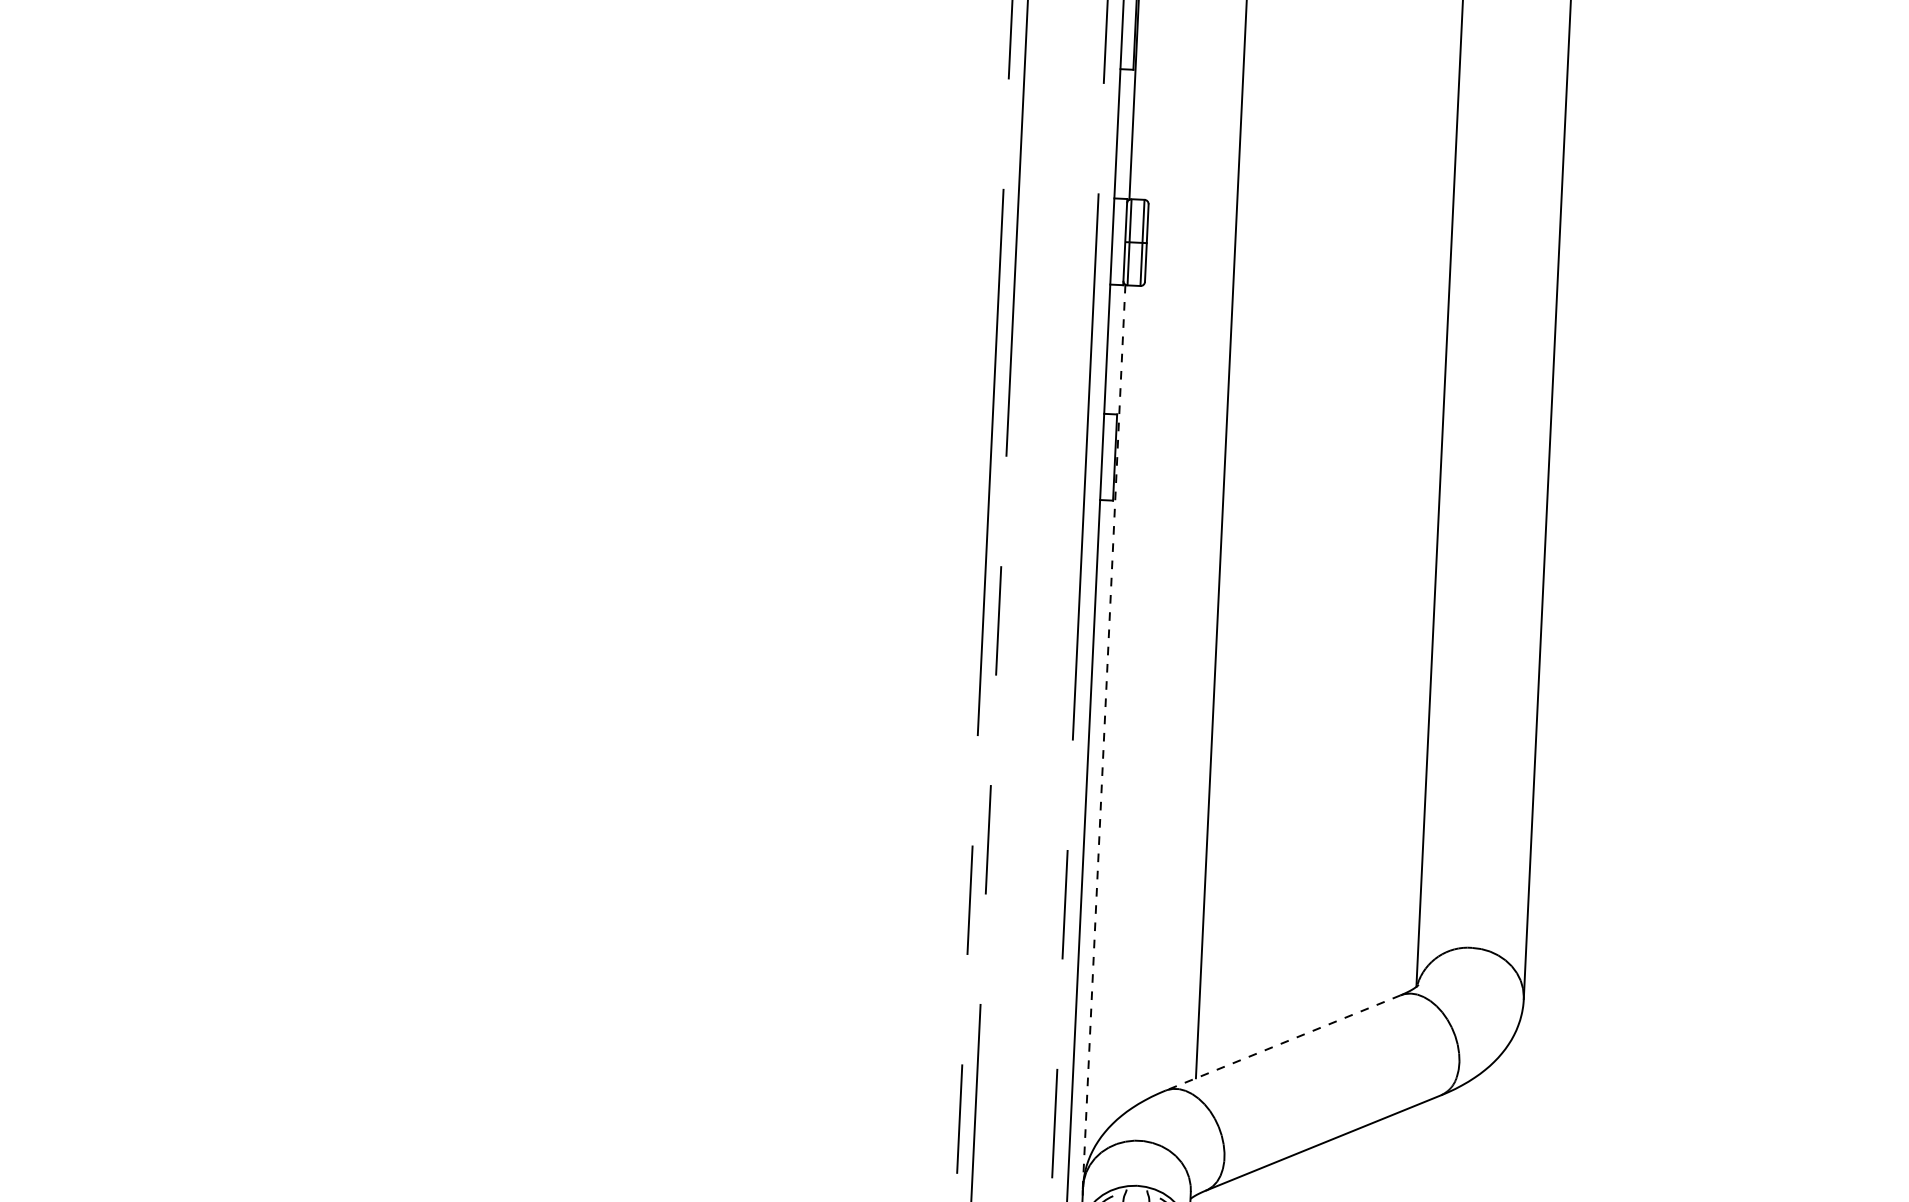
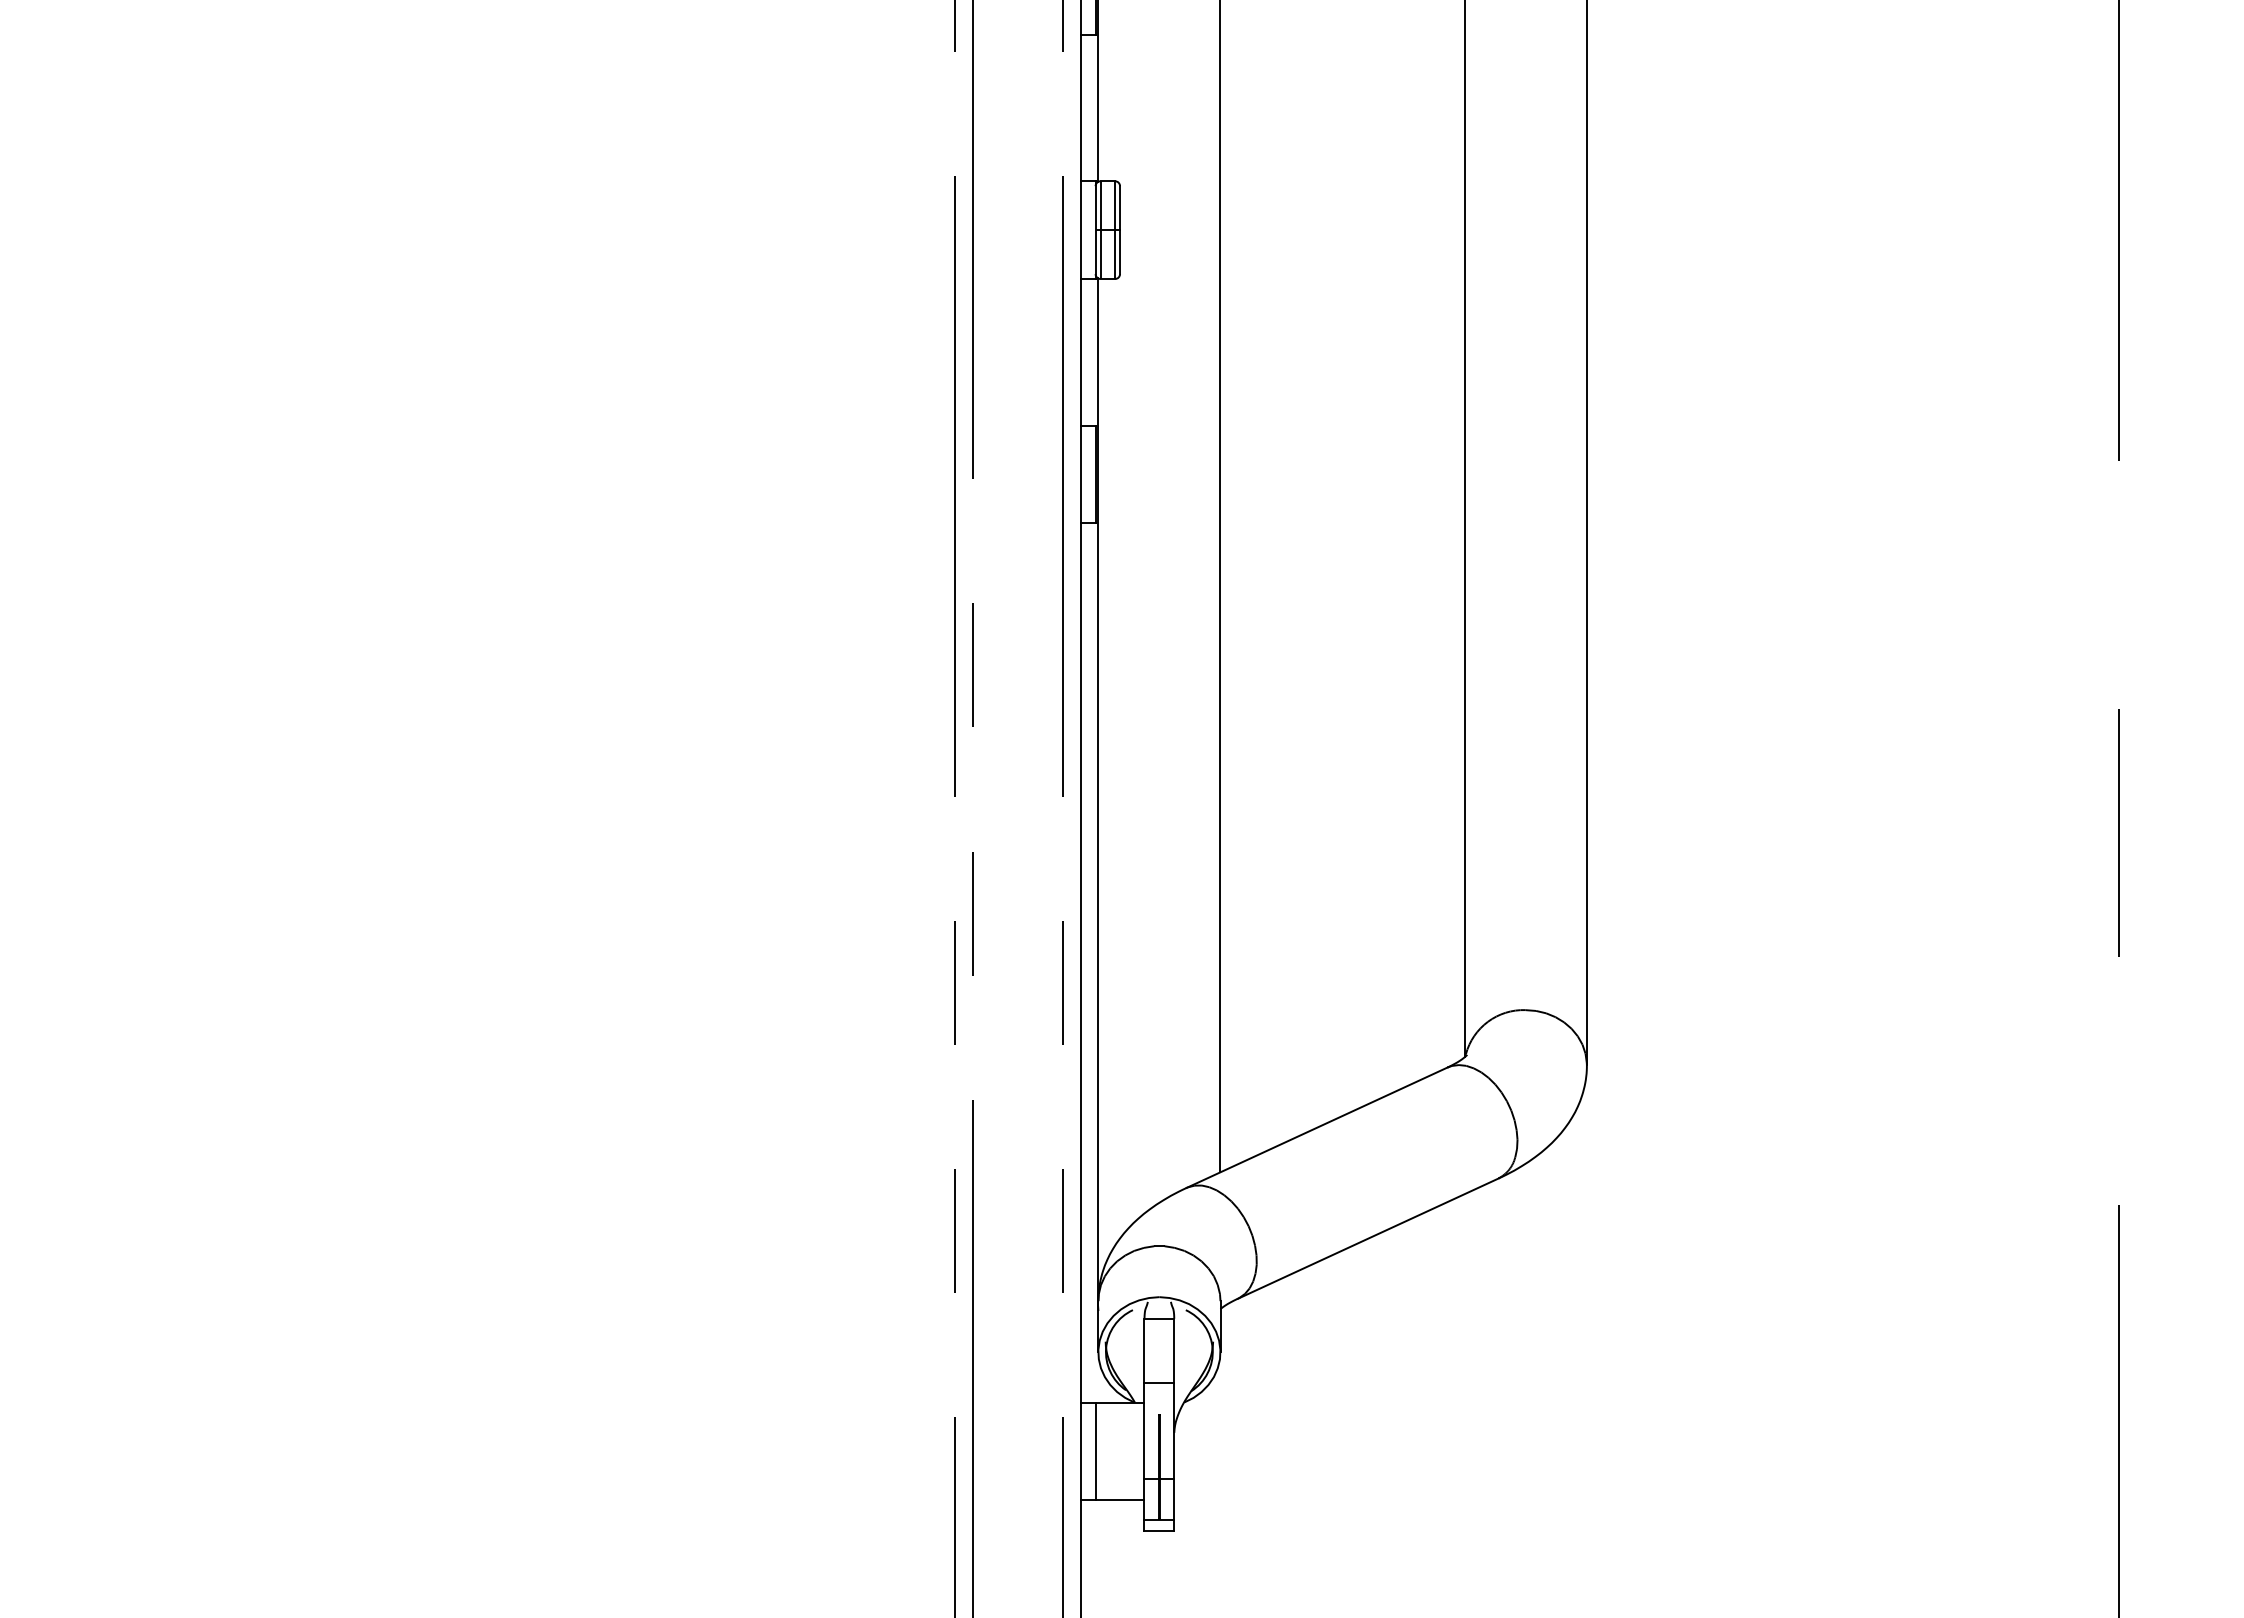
line: (1104, 738) -> (1098, 792), dashed -> solid
line: (1283, 1042) -> (1317, 1127), dashed -> solid

